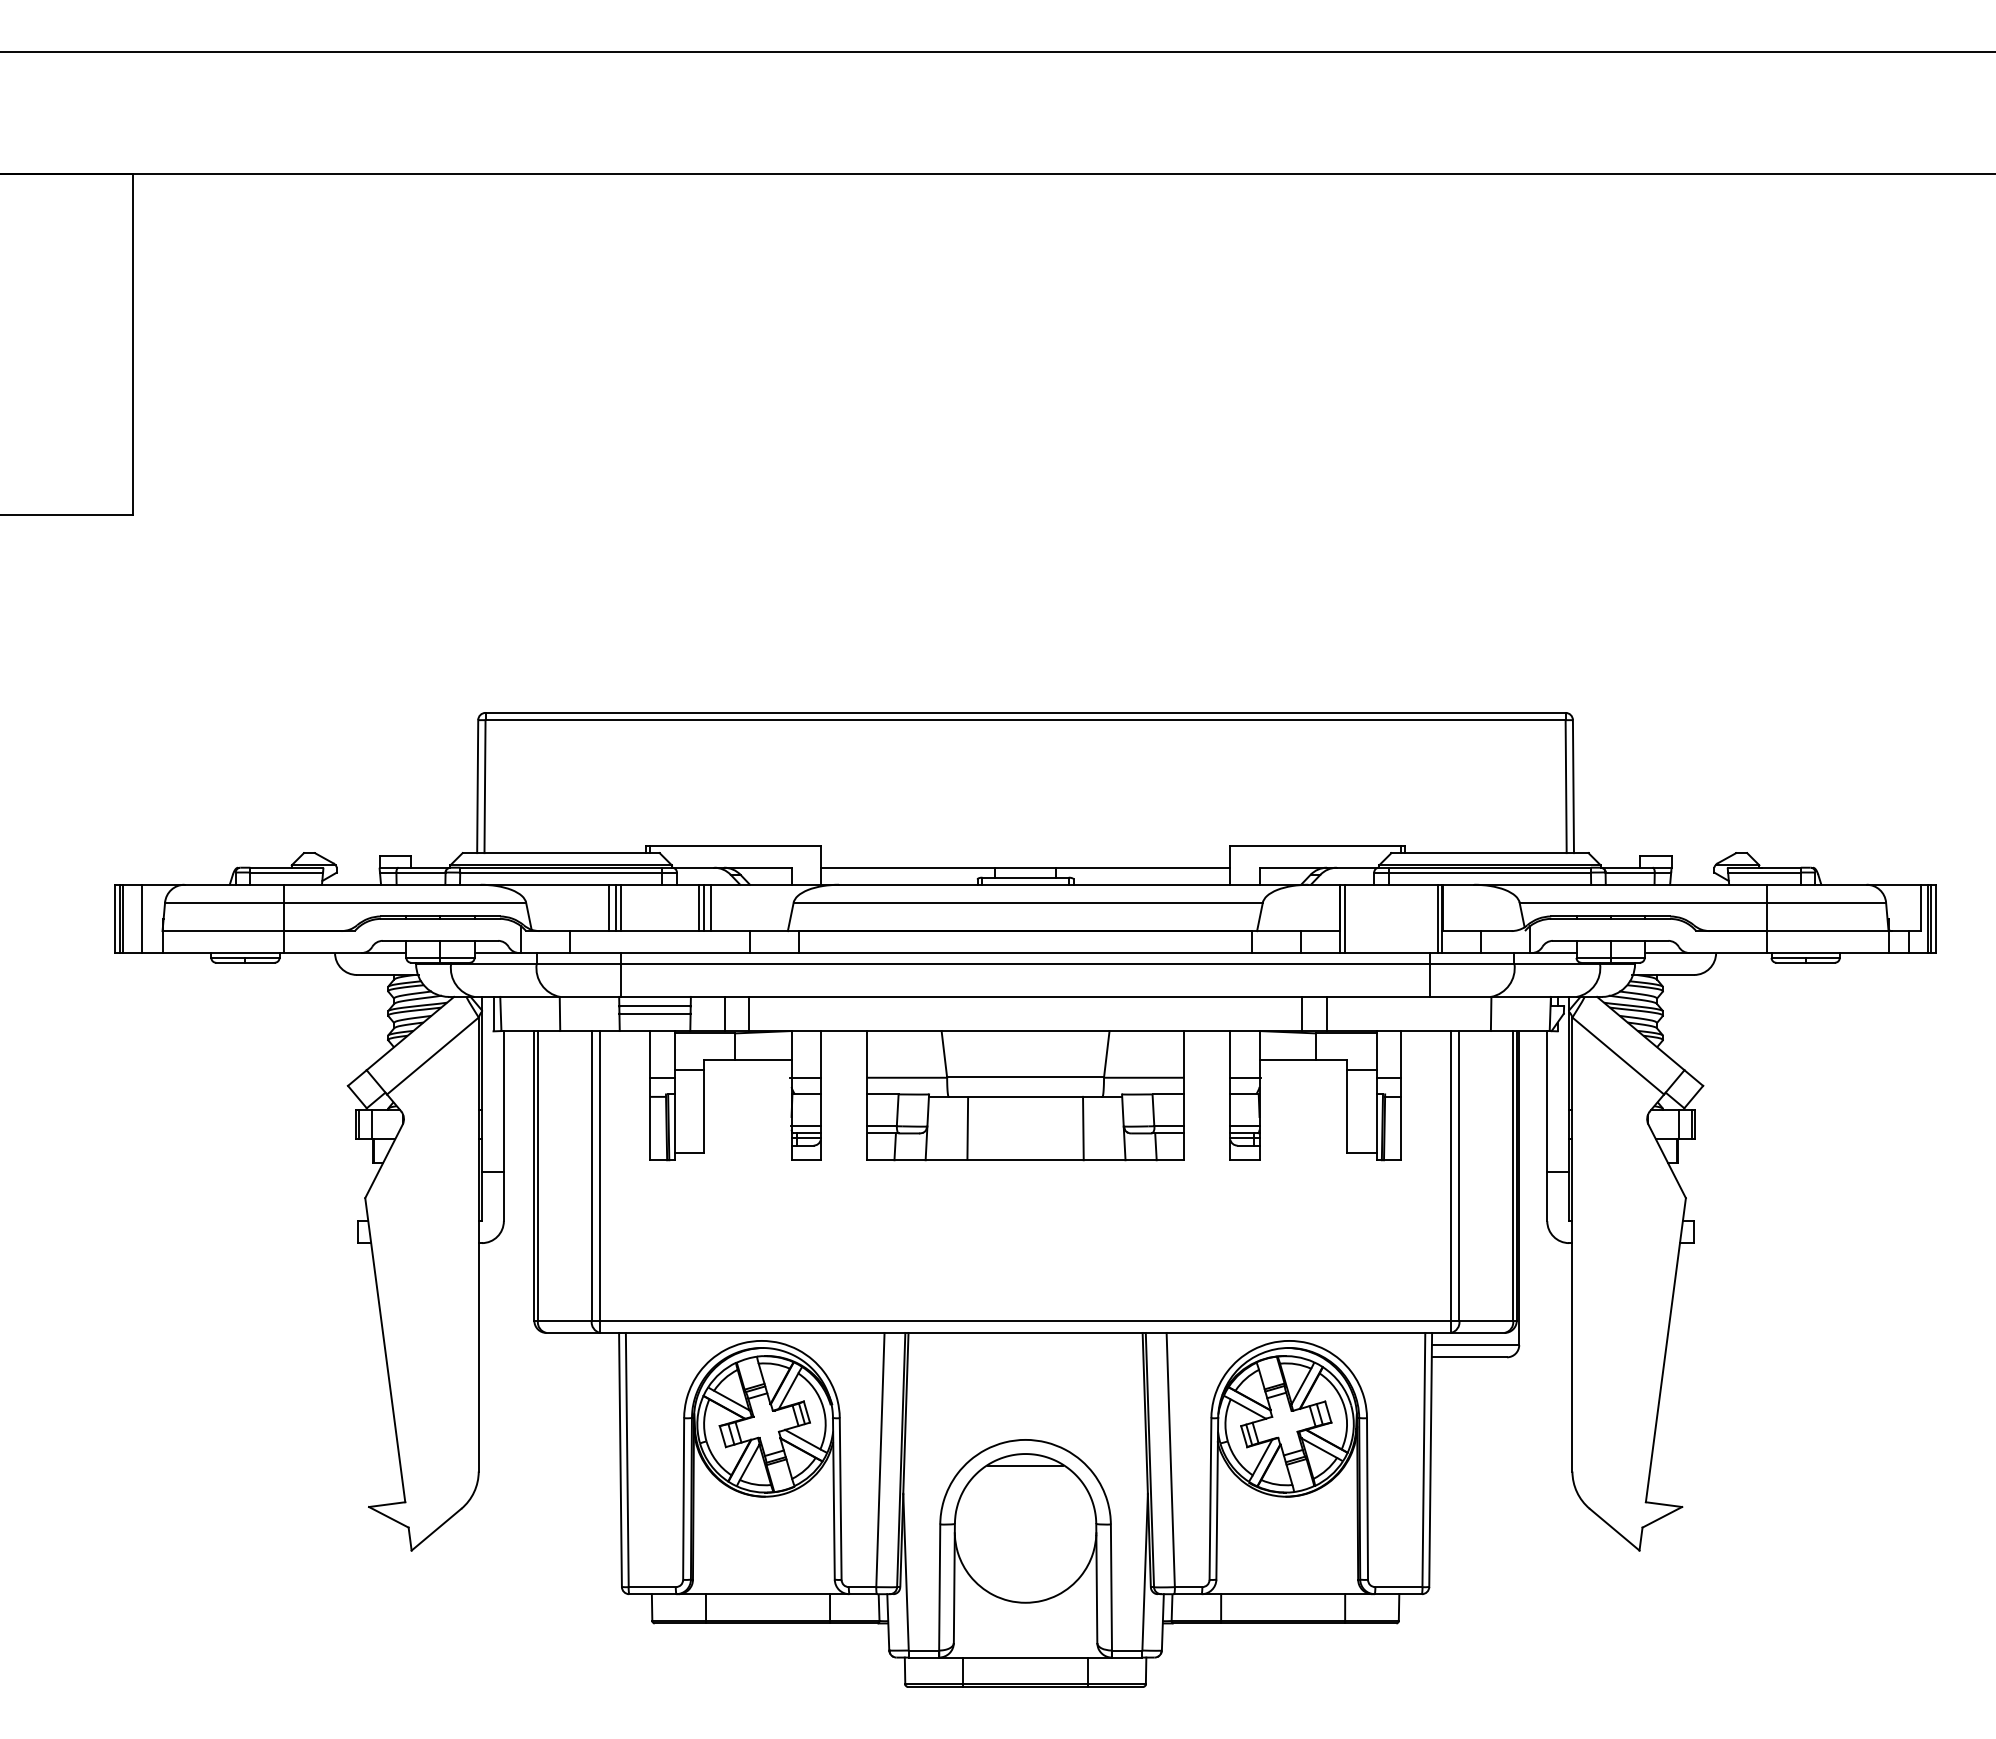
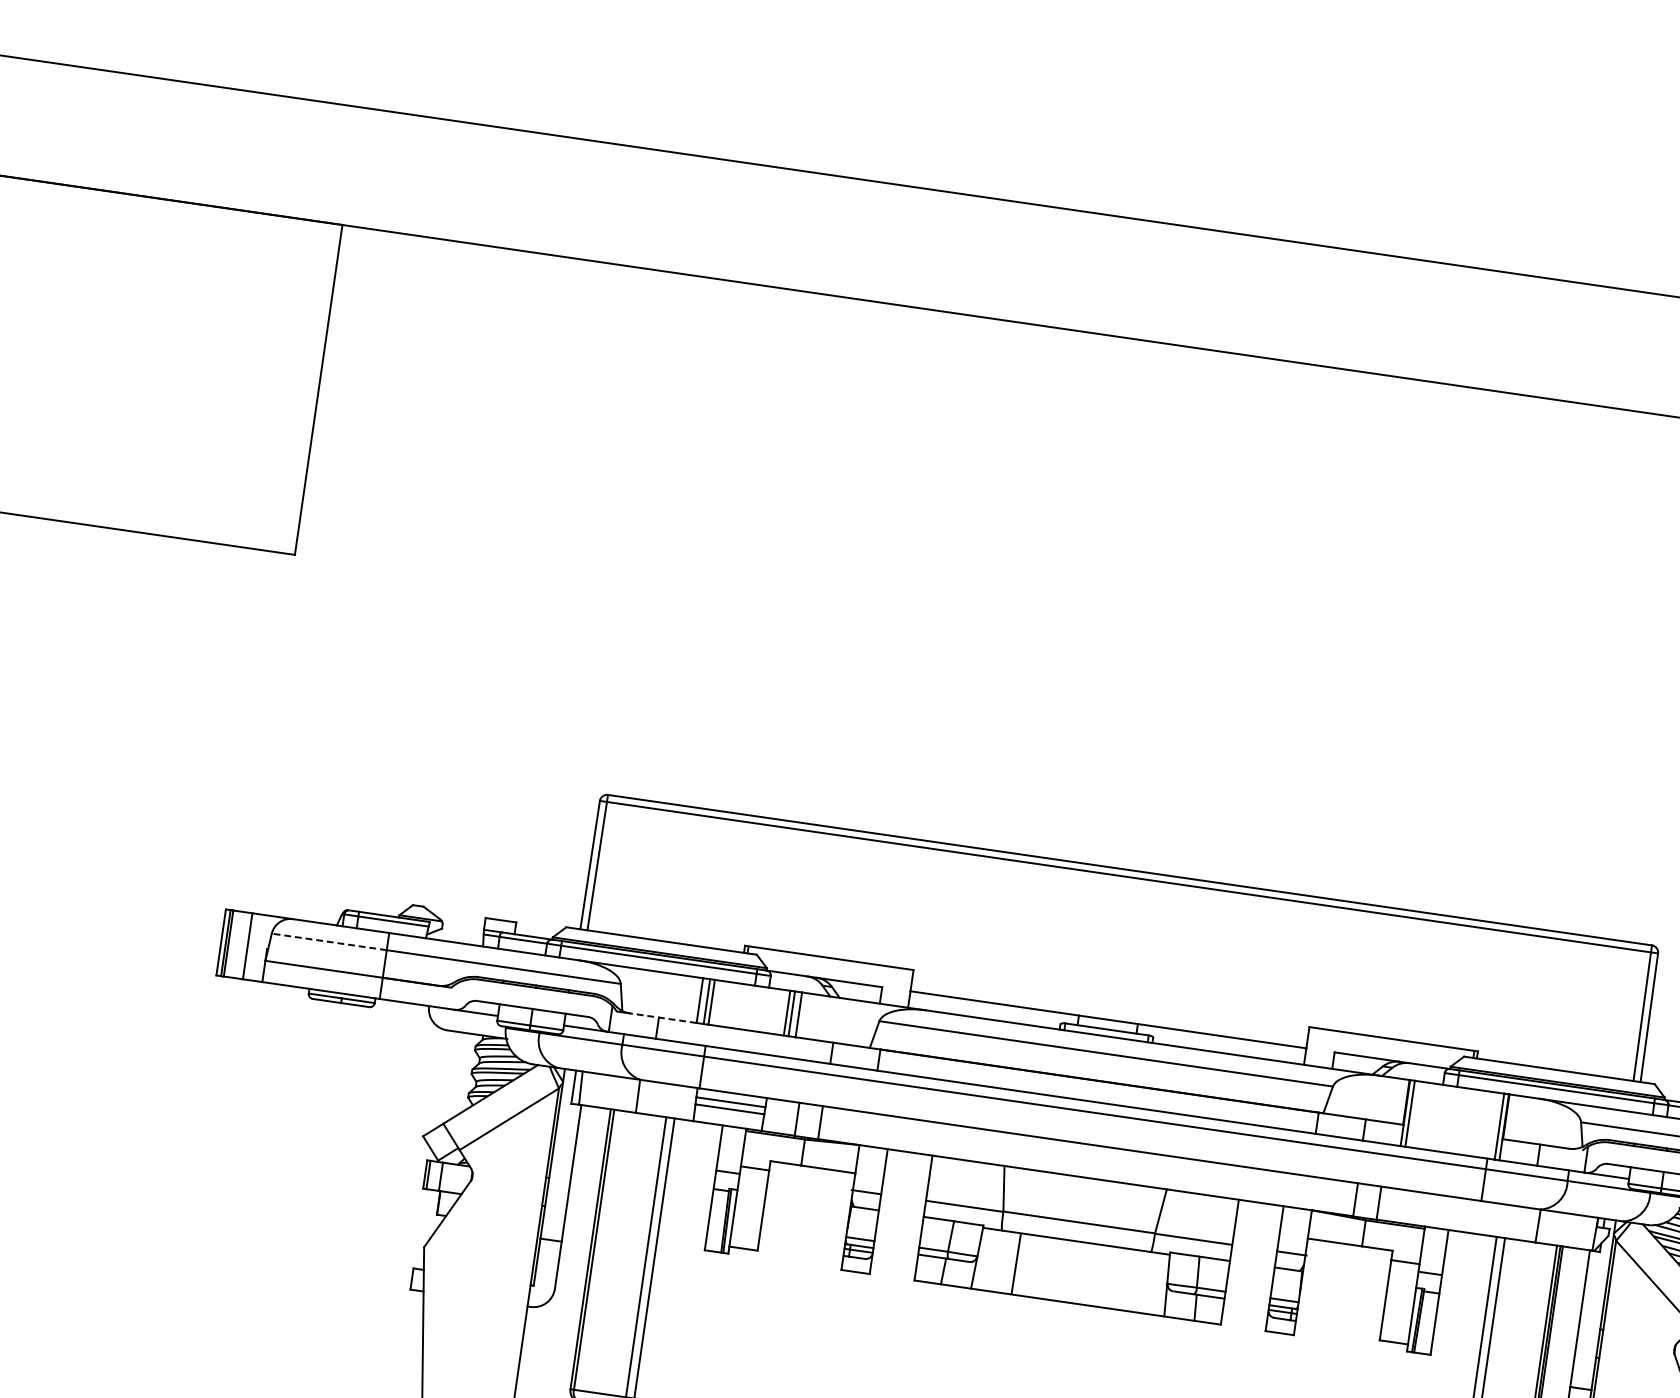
line: (224, 902) -> (329, 941), solid -> dashed
line: (574, 931) -> (663, 1018), solid -> dashed
line: (1083, 1128) -> (1128, 1279), removed

